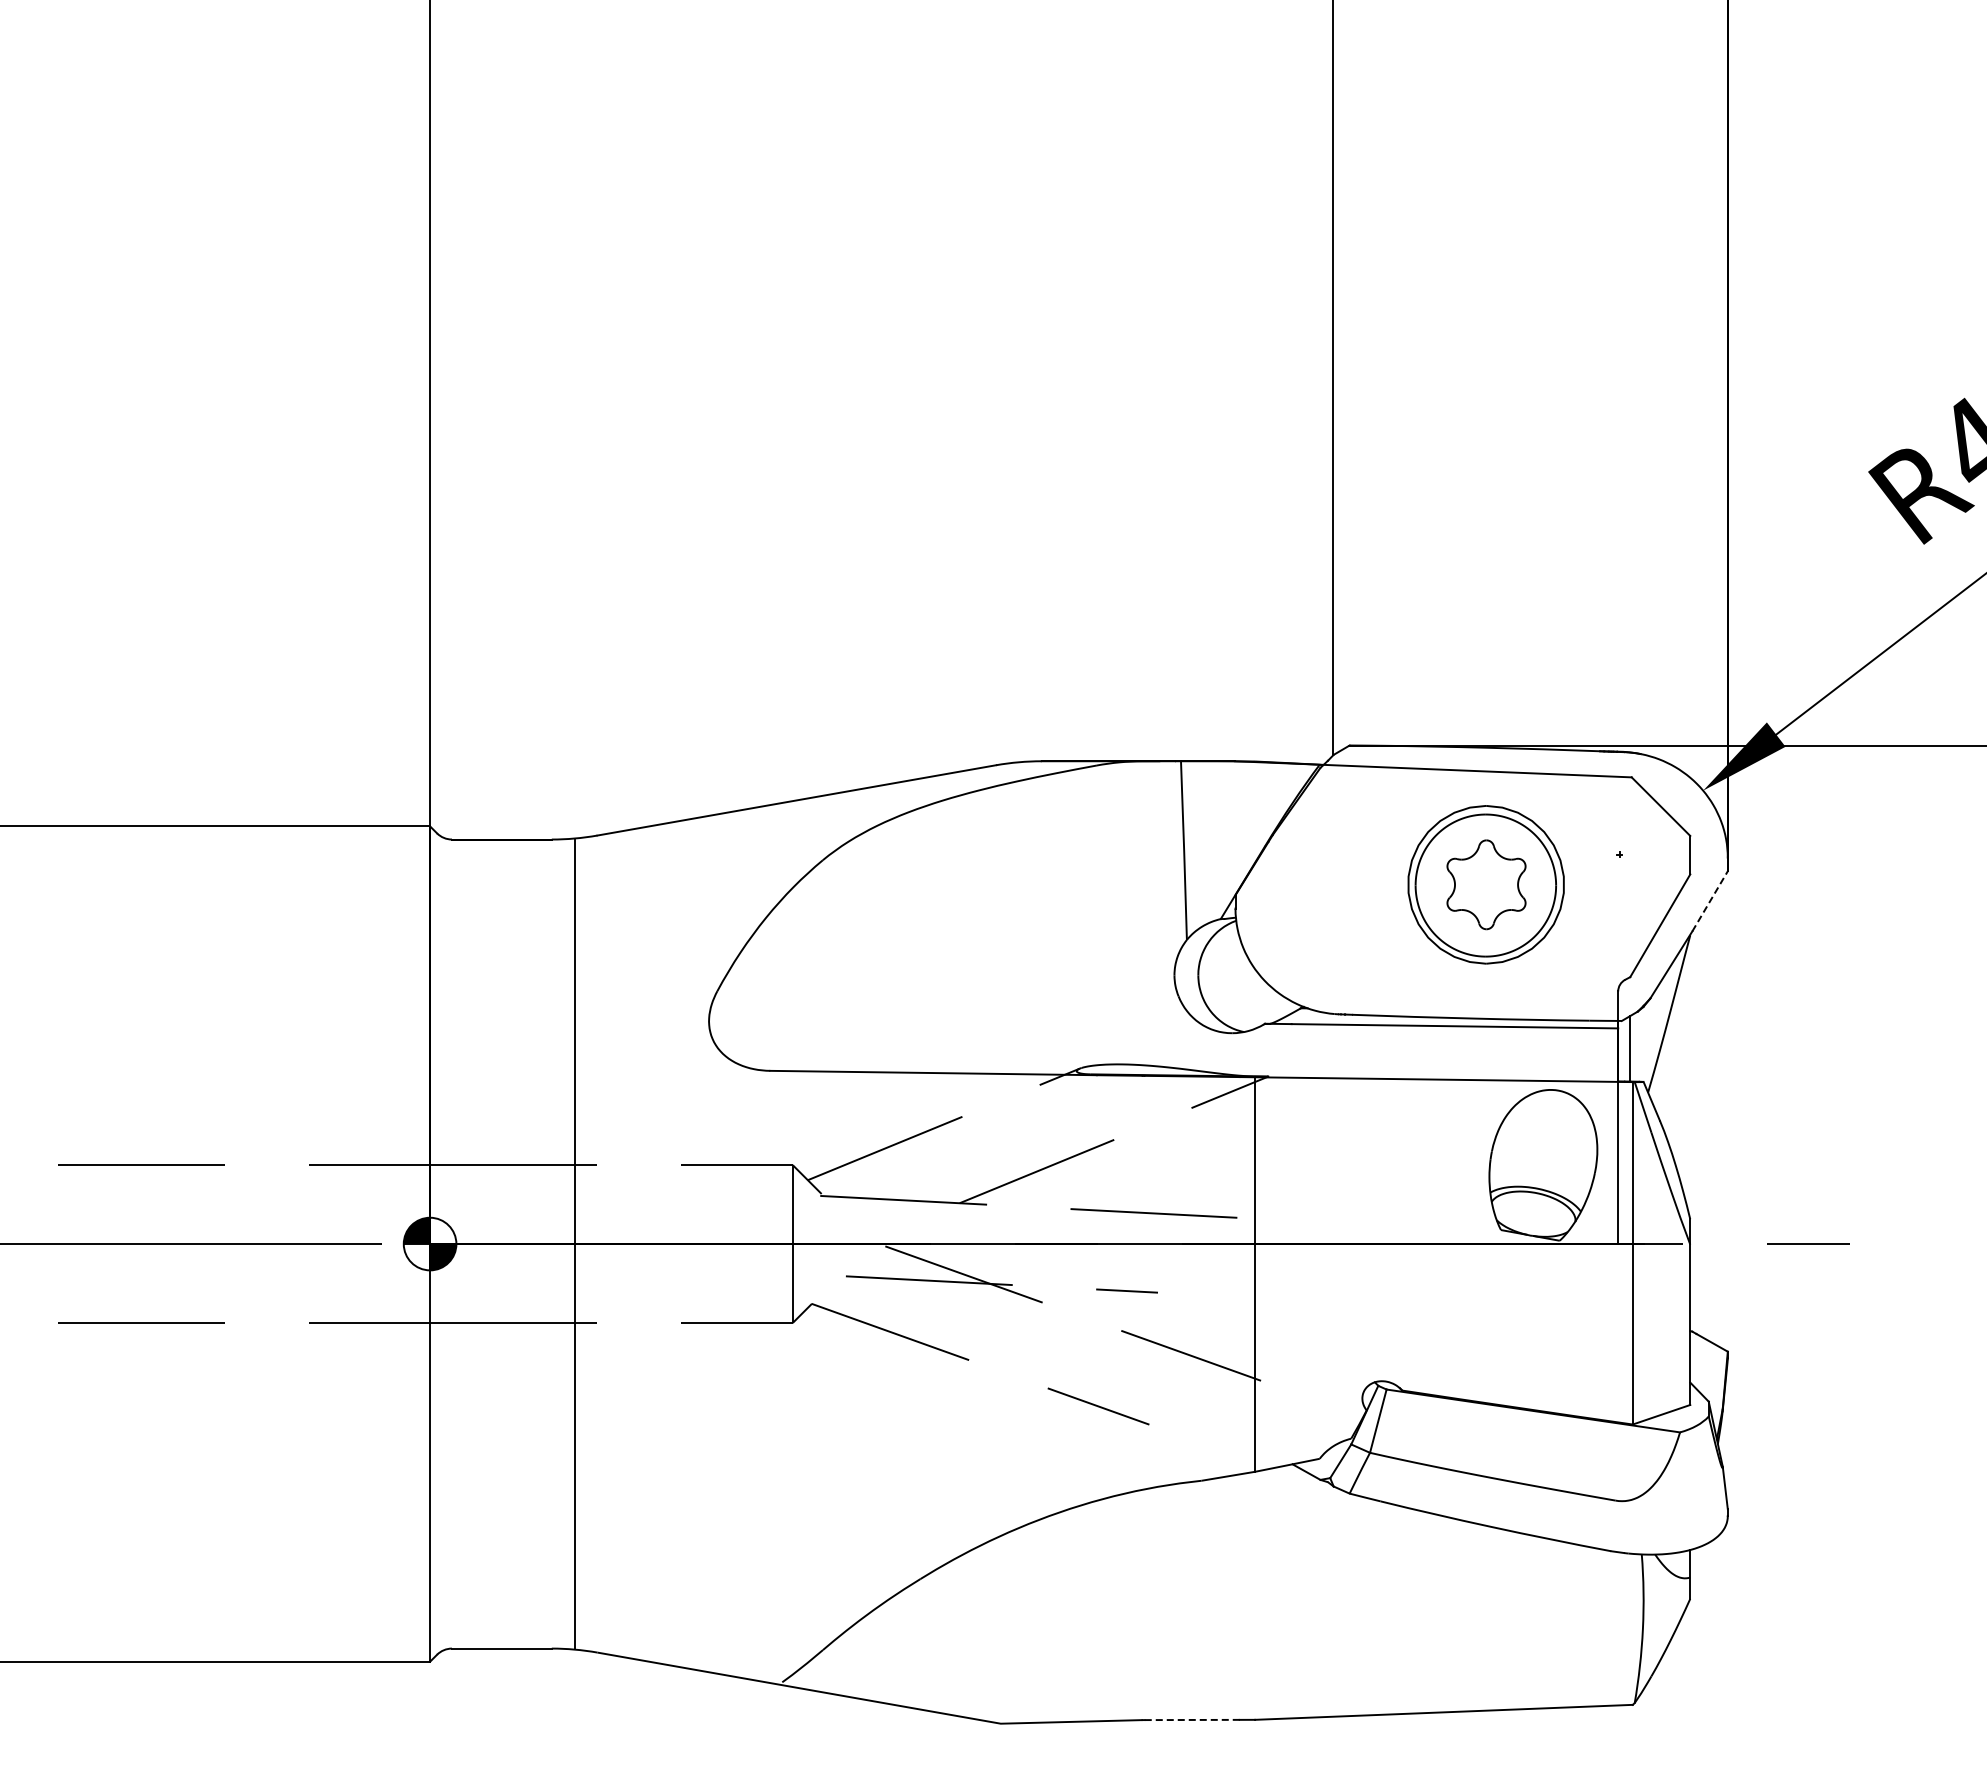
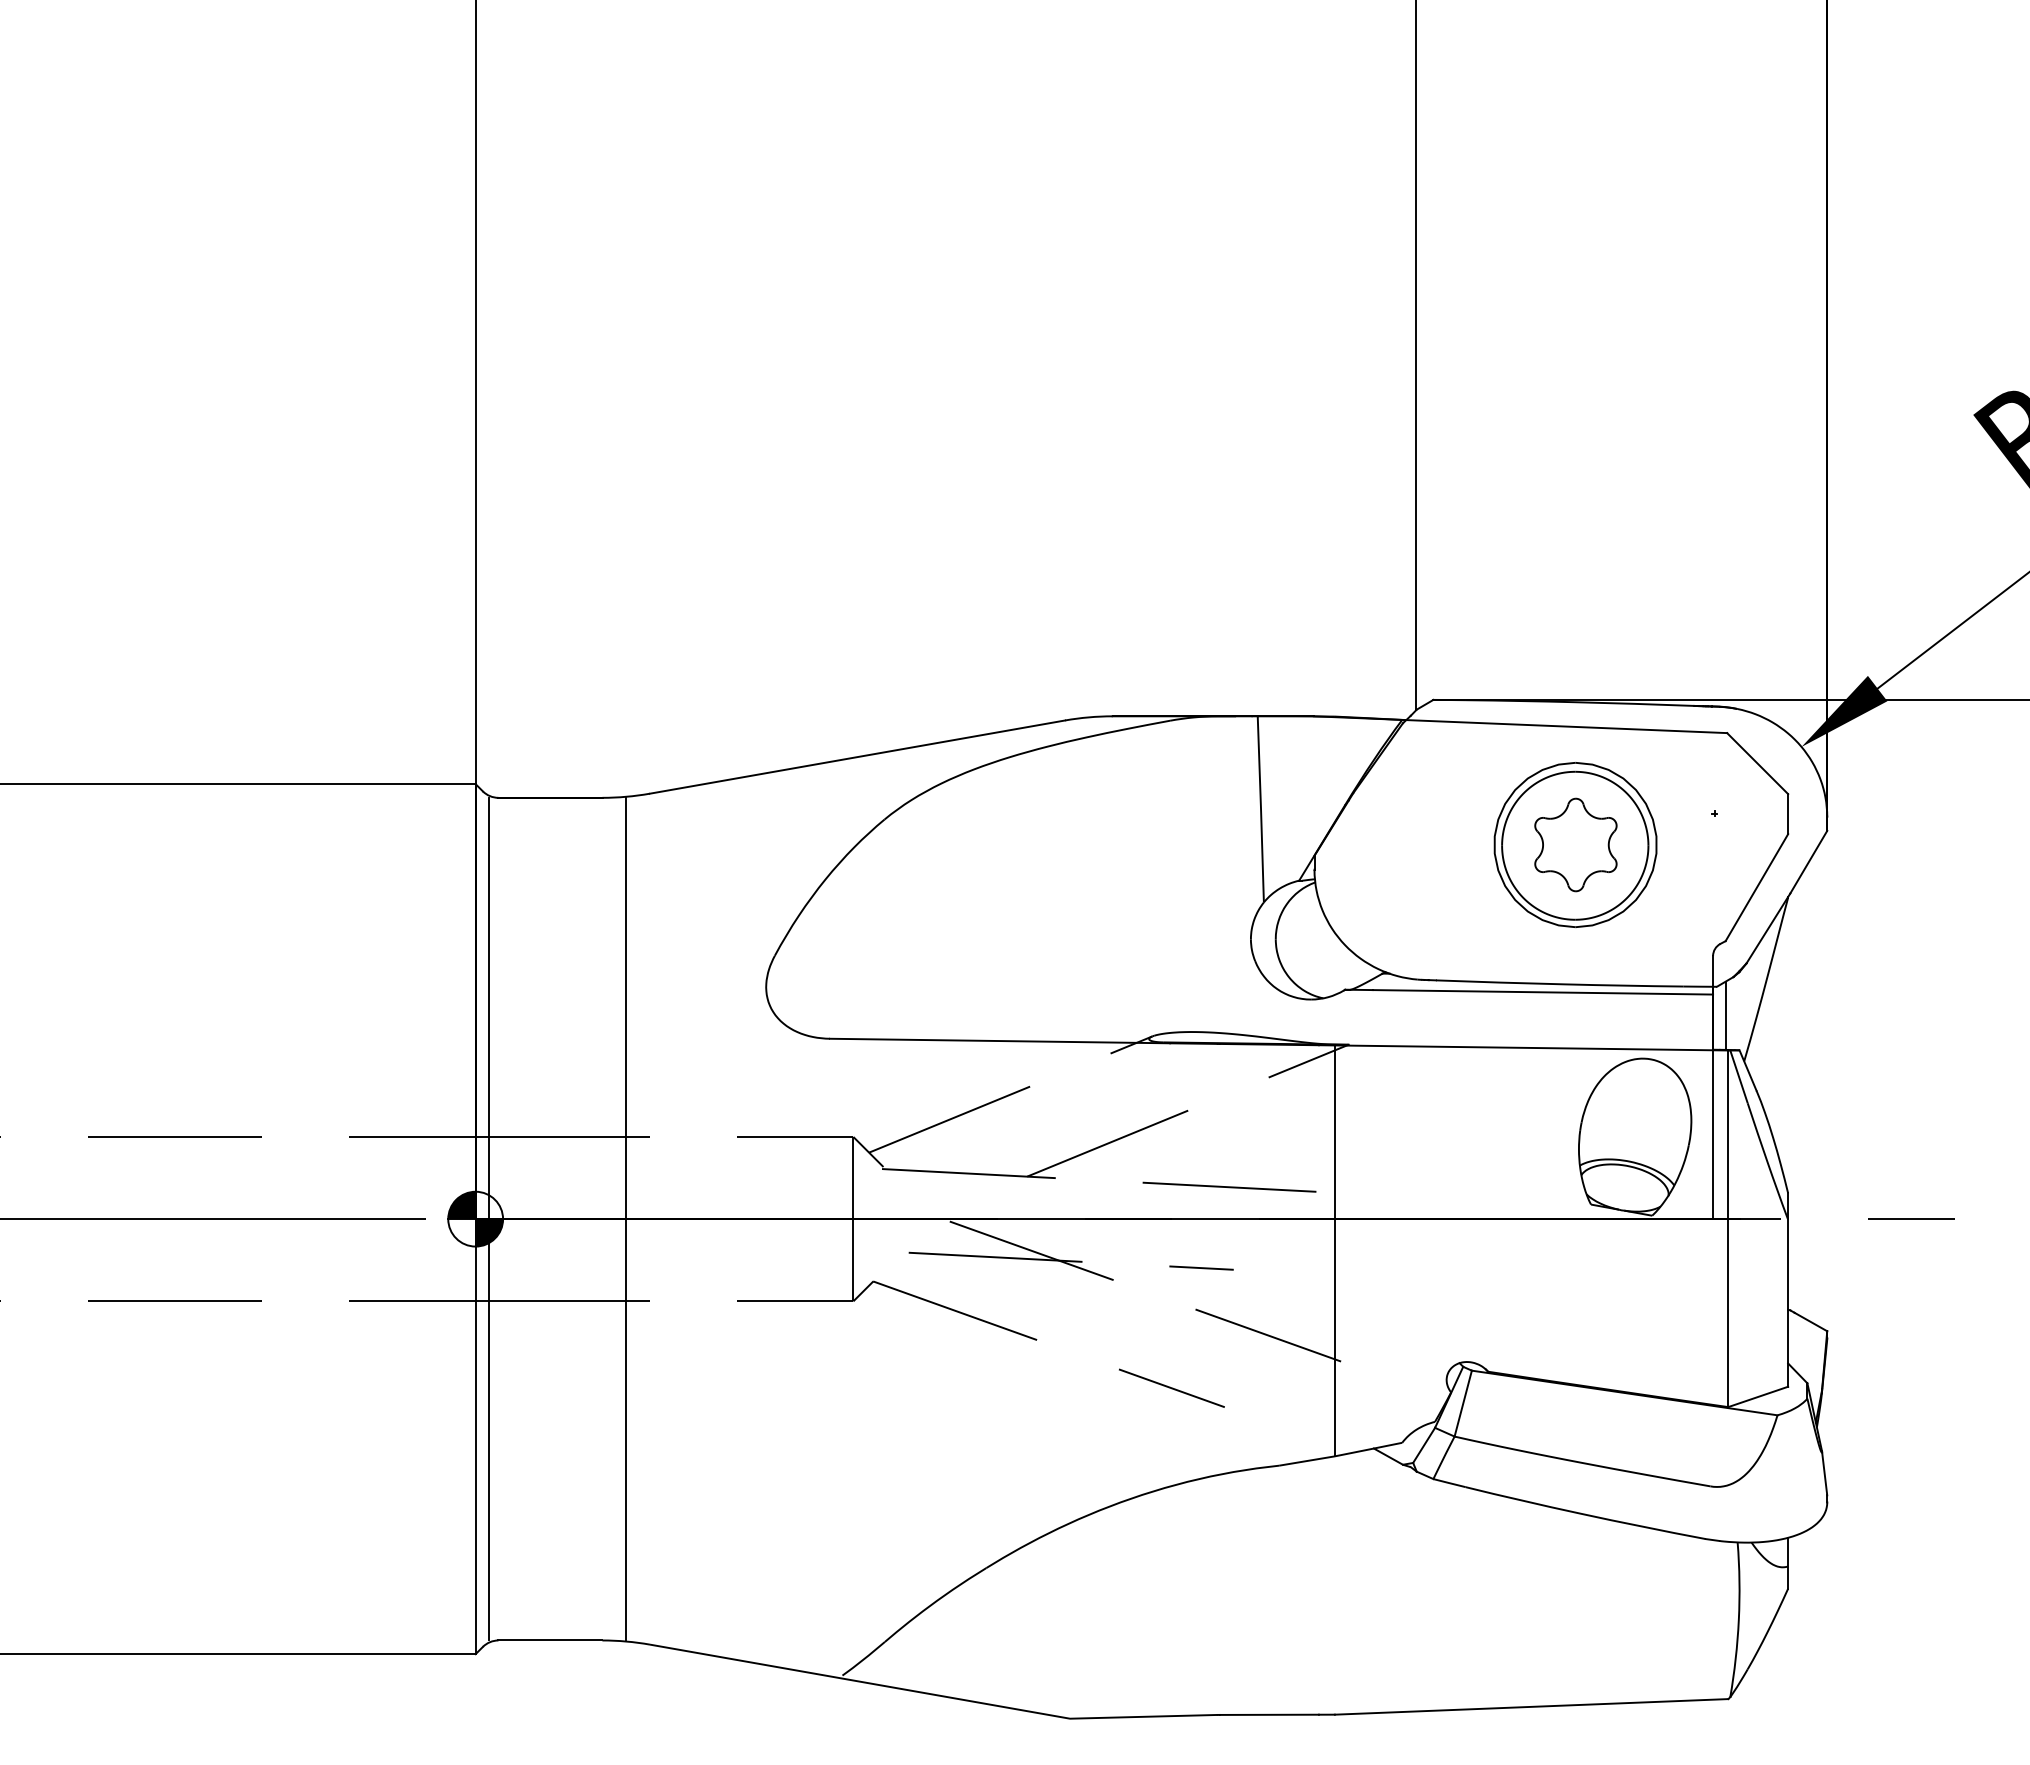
line: (1710, 901) -> (1809, 862), dashed -> solid
line: (443, 1243) -> (489, 1218), added
line: (1192, 1719) -> (1269, 1714), dashed -> solid

